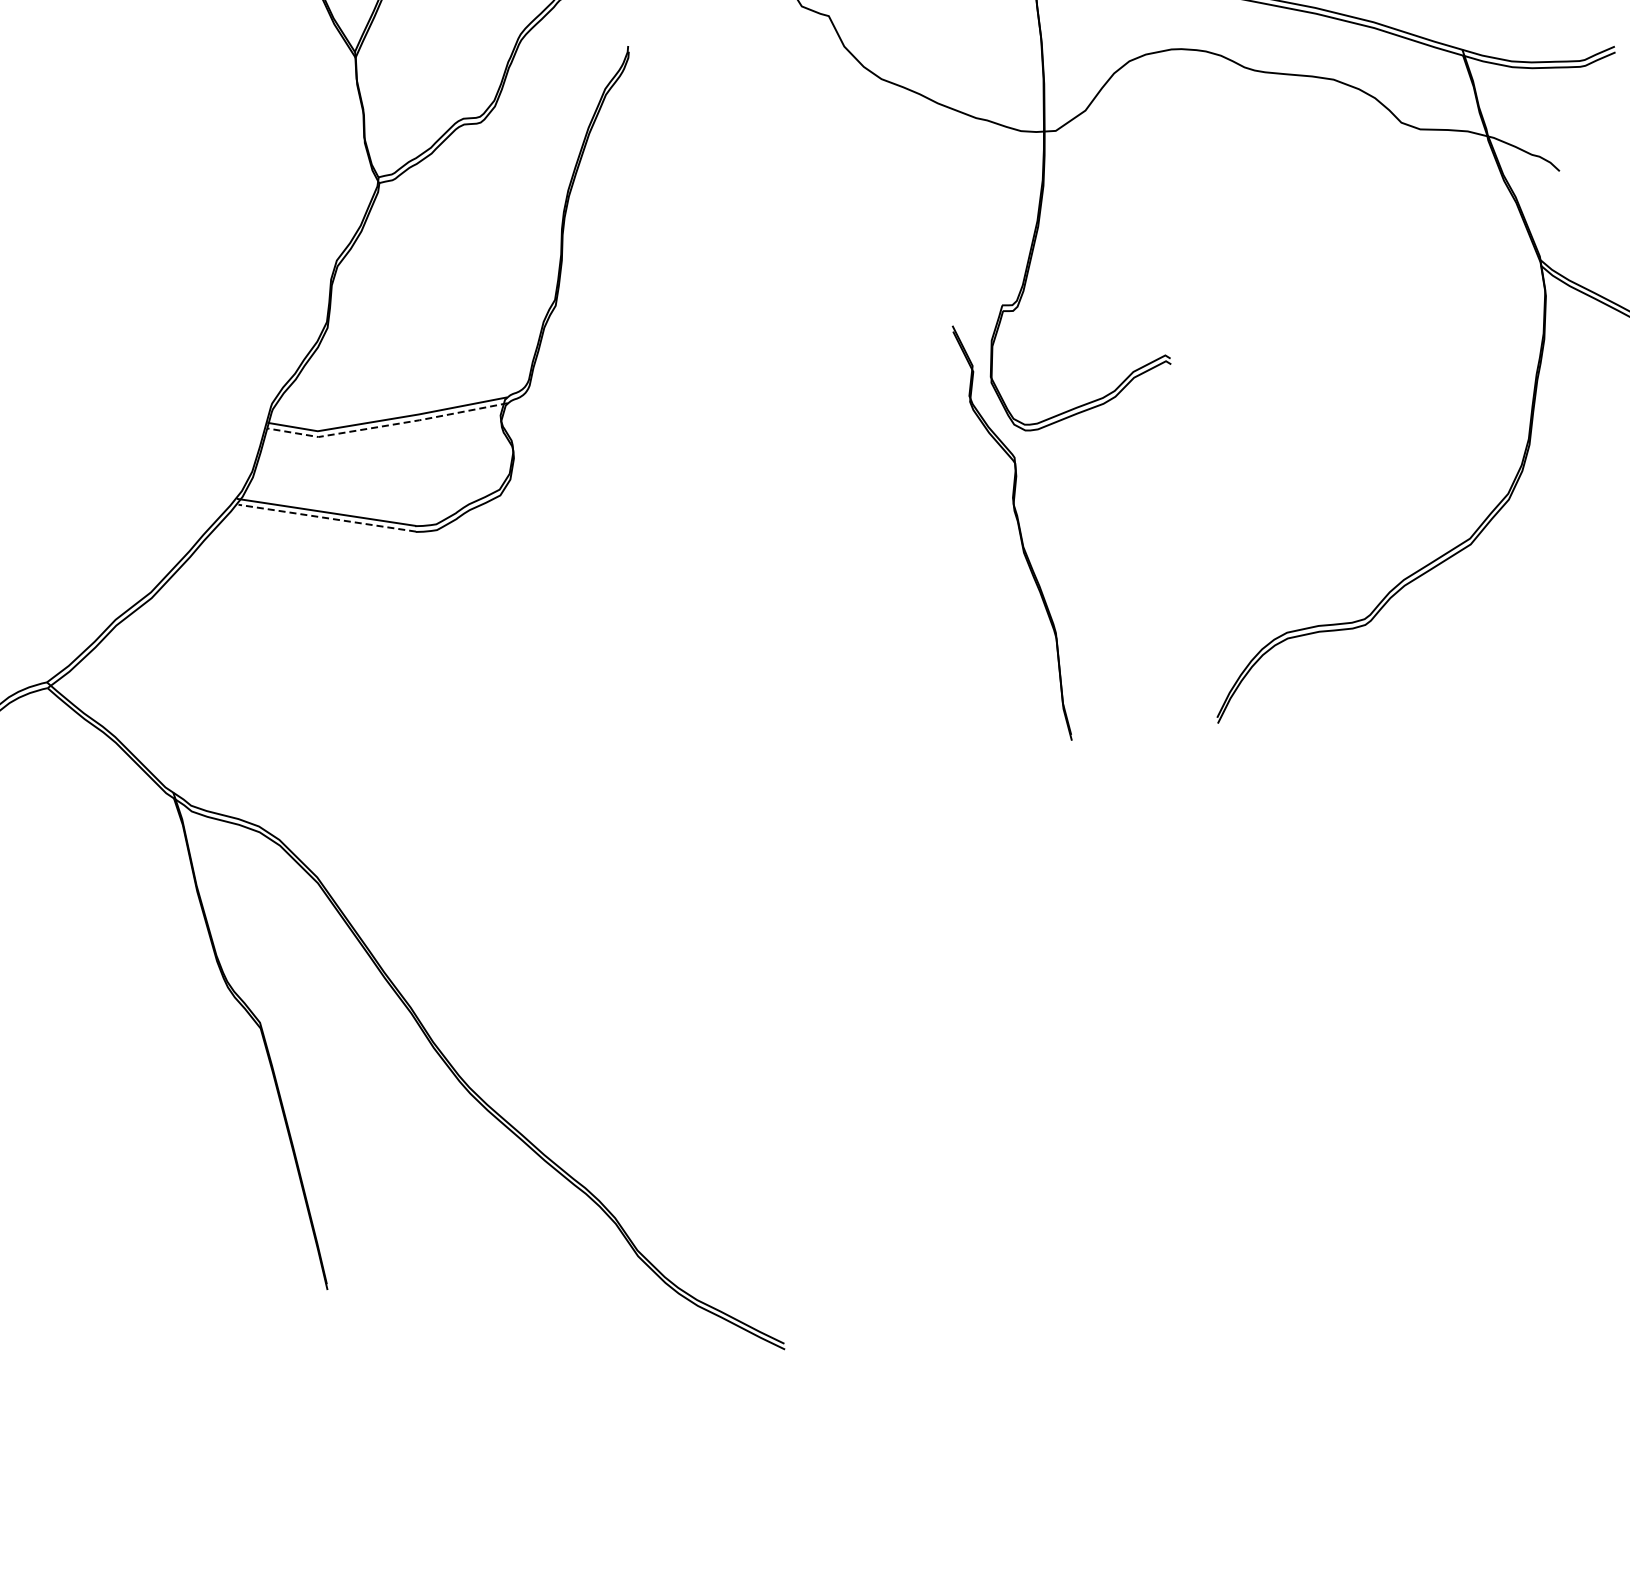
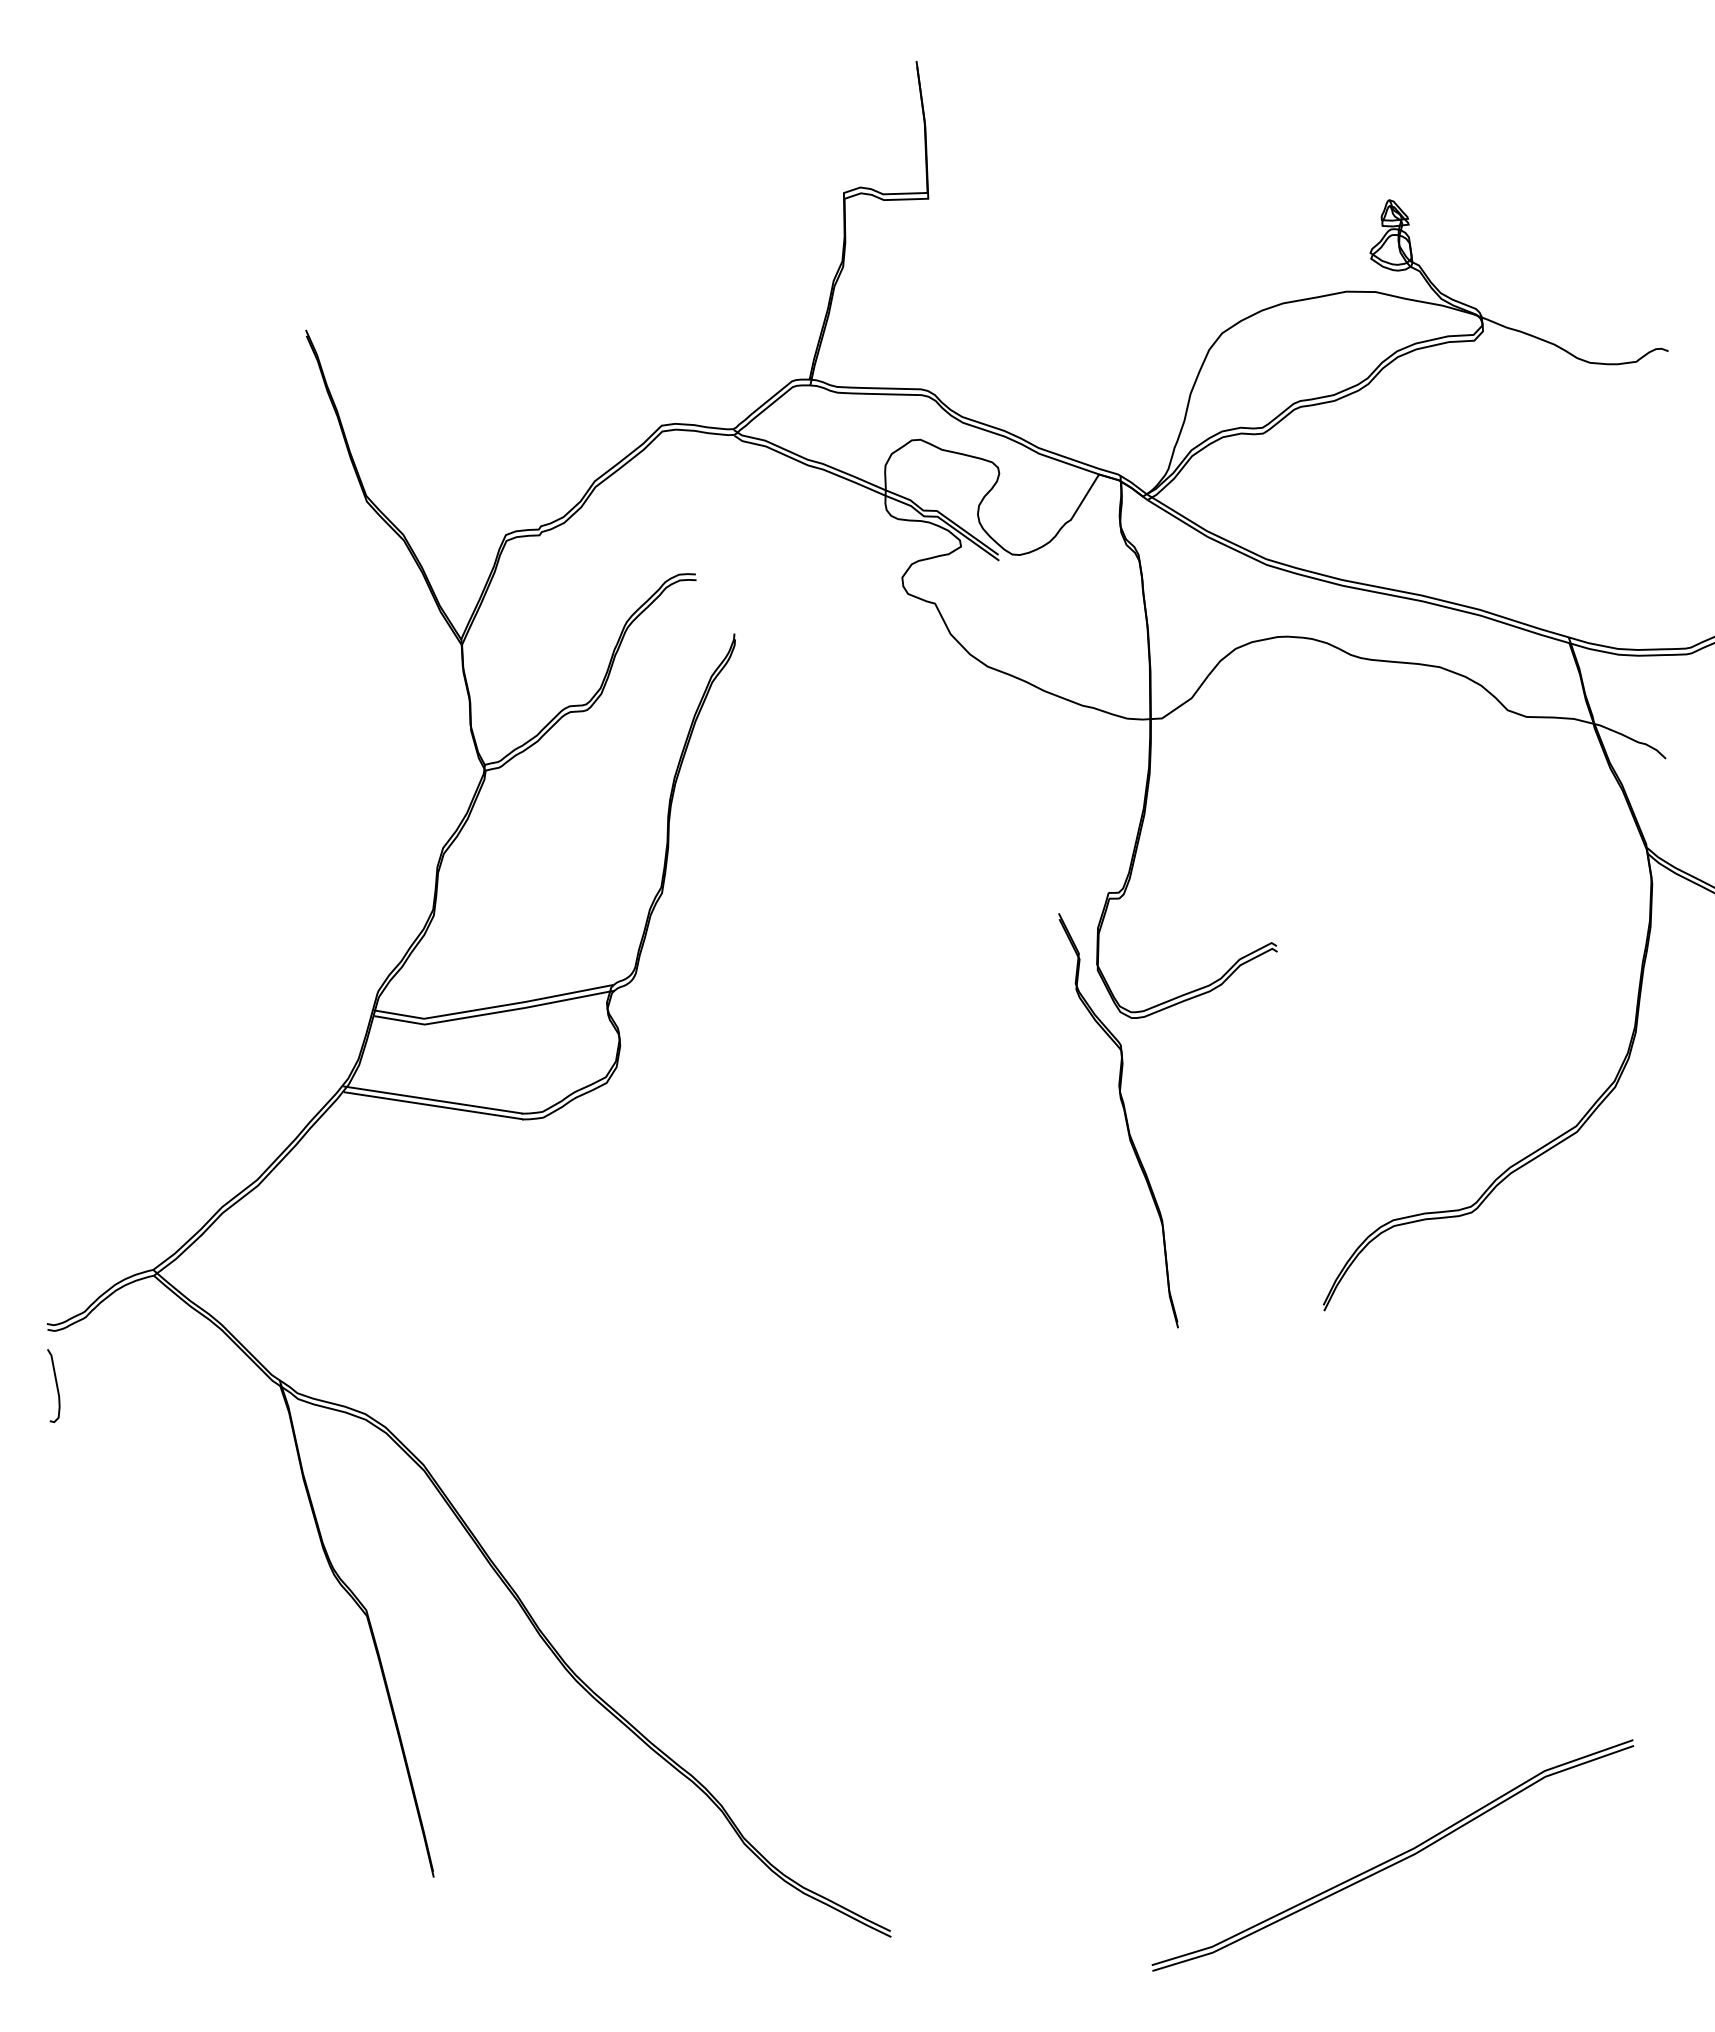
line: (387, 425) -> (493, 1013), dashed -> solid
line: (327, 517) -> (433, 1105), dashed -> solid
part: (1286, 1267) -> (1392, 1855), added

